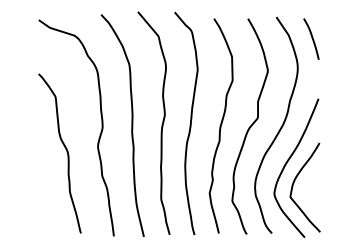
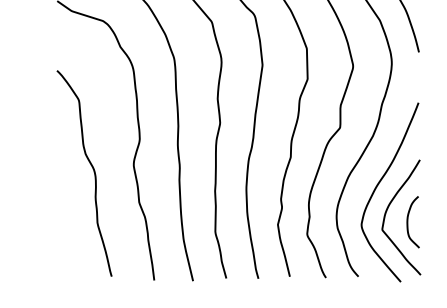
curve: (310, 191) -> (408, 222), added

